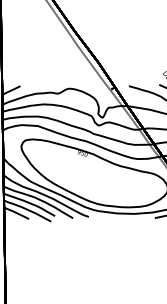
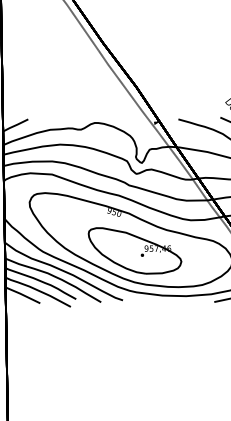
part: (97, 180) -> (134, 250), added

